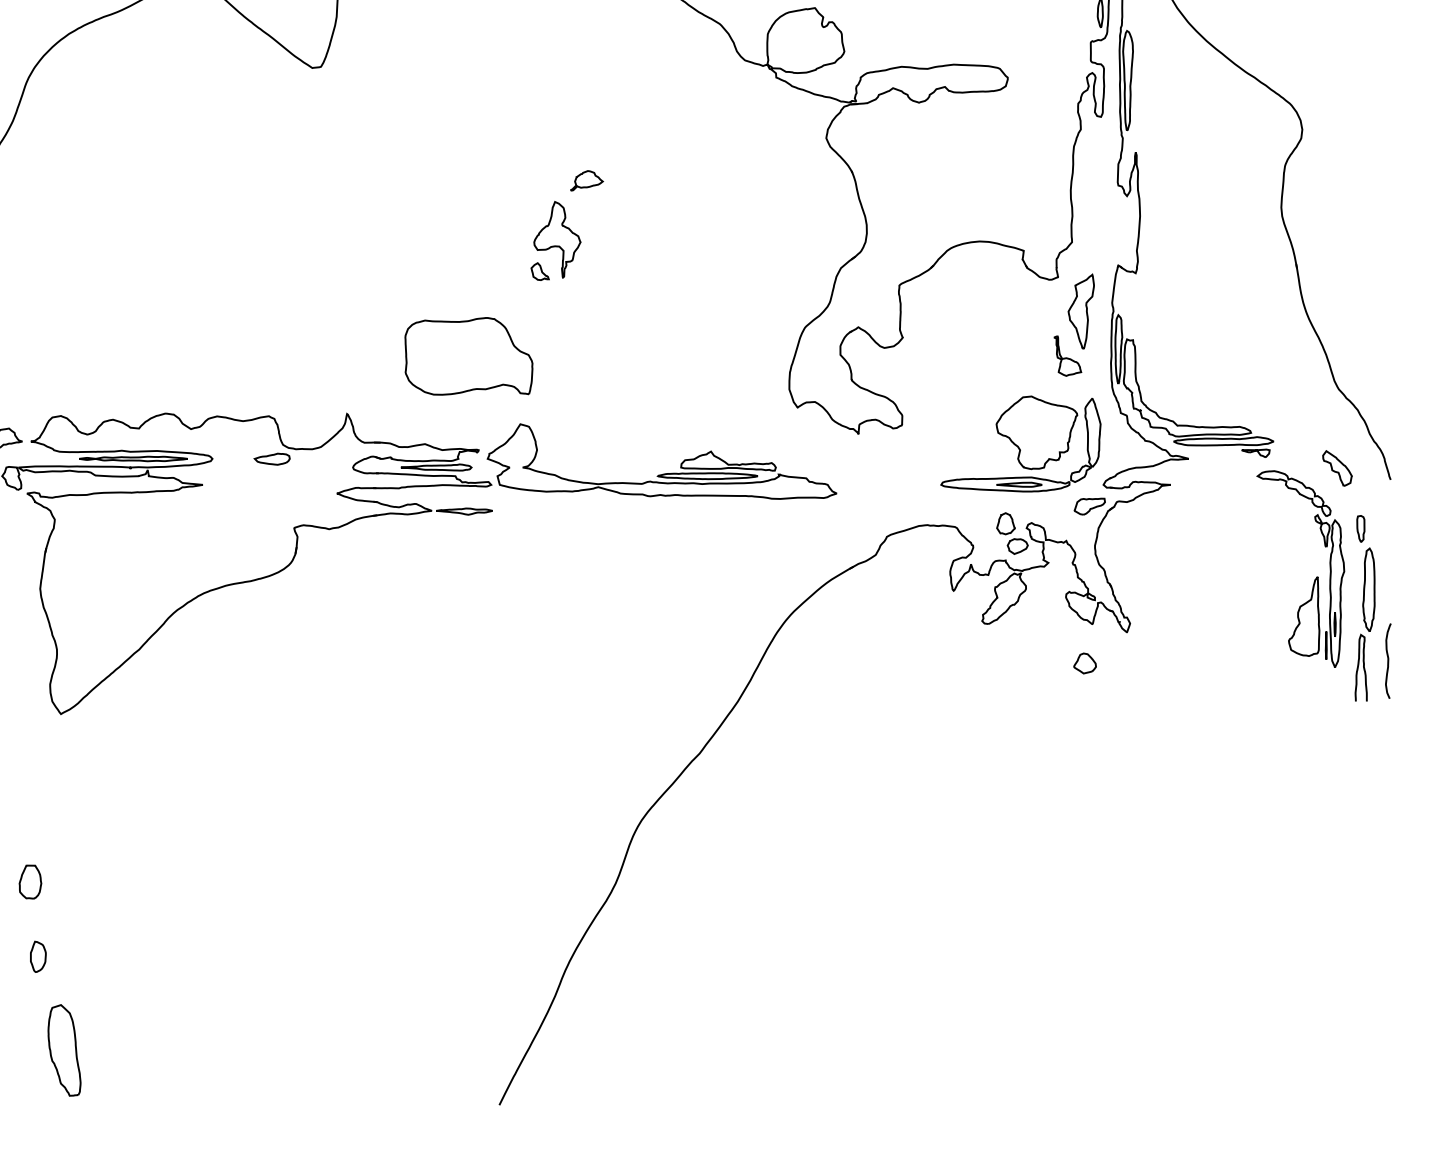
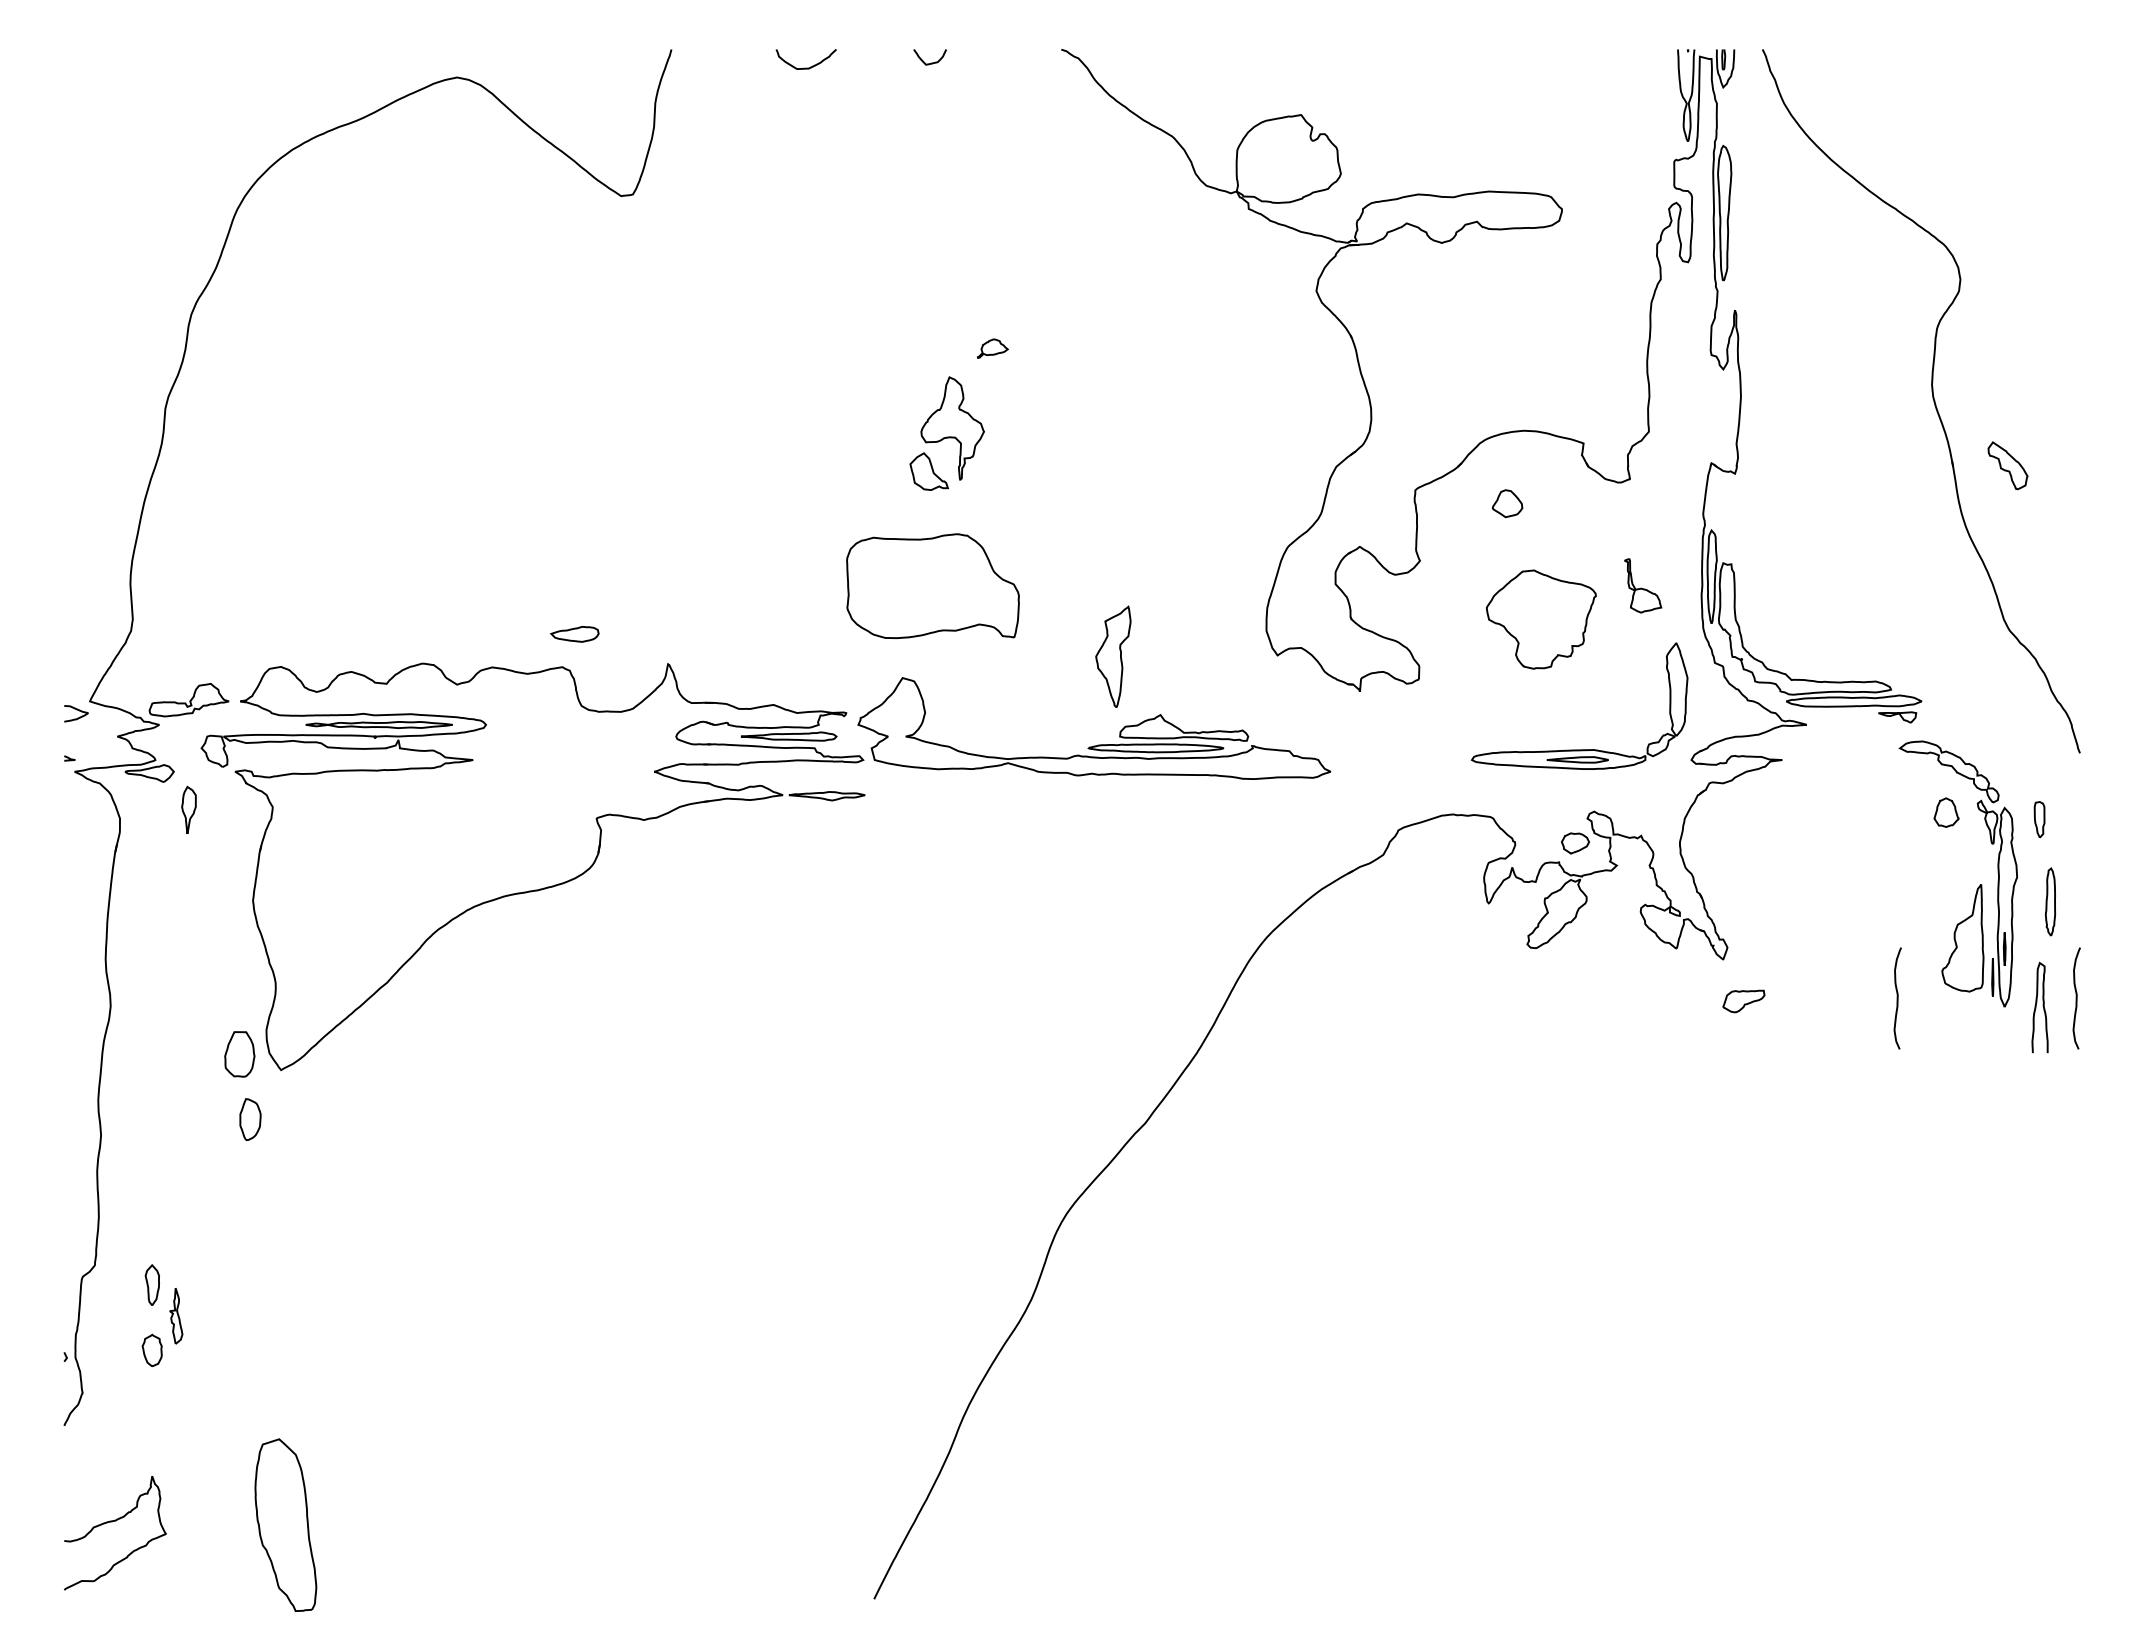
part: (586, 180) -> (992, 348), size x0.7
part: (540, 271) -> (929, 471), size x1.6
part: (1081, 311) -> (1113, 656), moved
part: (468, 355) -> (932, 585), moved
part: (1037, 432) -> (1541, 619), moved
part: (271, 458) -> (574, 633), moved
part: (1337, 468) -> (2007, 465), moved
part: (1089, 506) -> (1743, 1001), moved
part: (1005, 523) -> (1946, 812), moved
part: (1368, 589) -> (2050, 901), size x0.6
curve: (1255, 661) -> (1897, 998), added
part: (1085, 663) -> (1507, 503), moved
part: (30, 882) -> (239, 1054), moved
part: (38, 956) -> (250, 1119), moved
part: (64, 1049) -> (285, 1524), size x1.4

